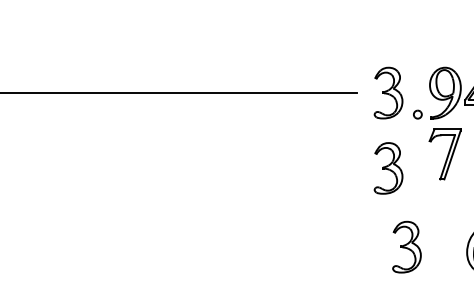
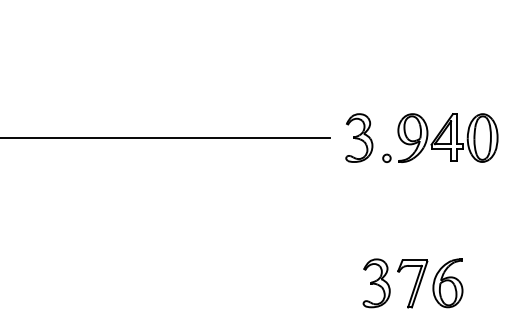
part: (444, 154) -> (412, 283), moved
part: (388, 167) -> (359, 208), removed

